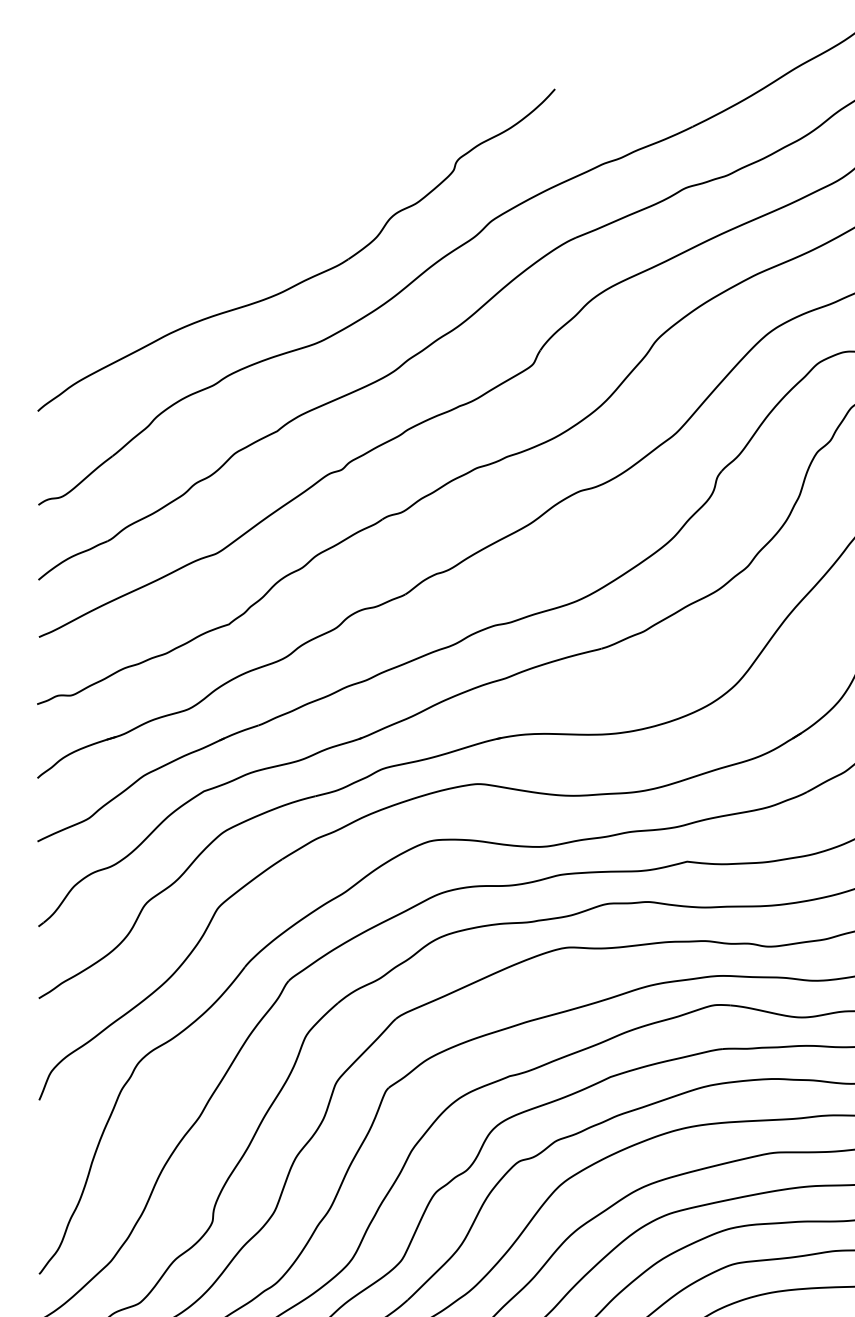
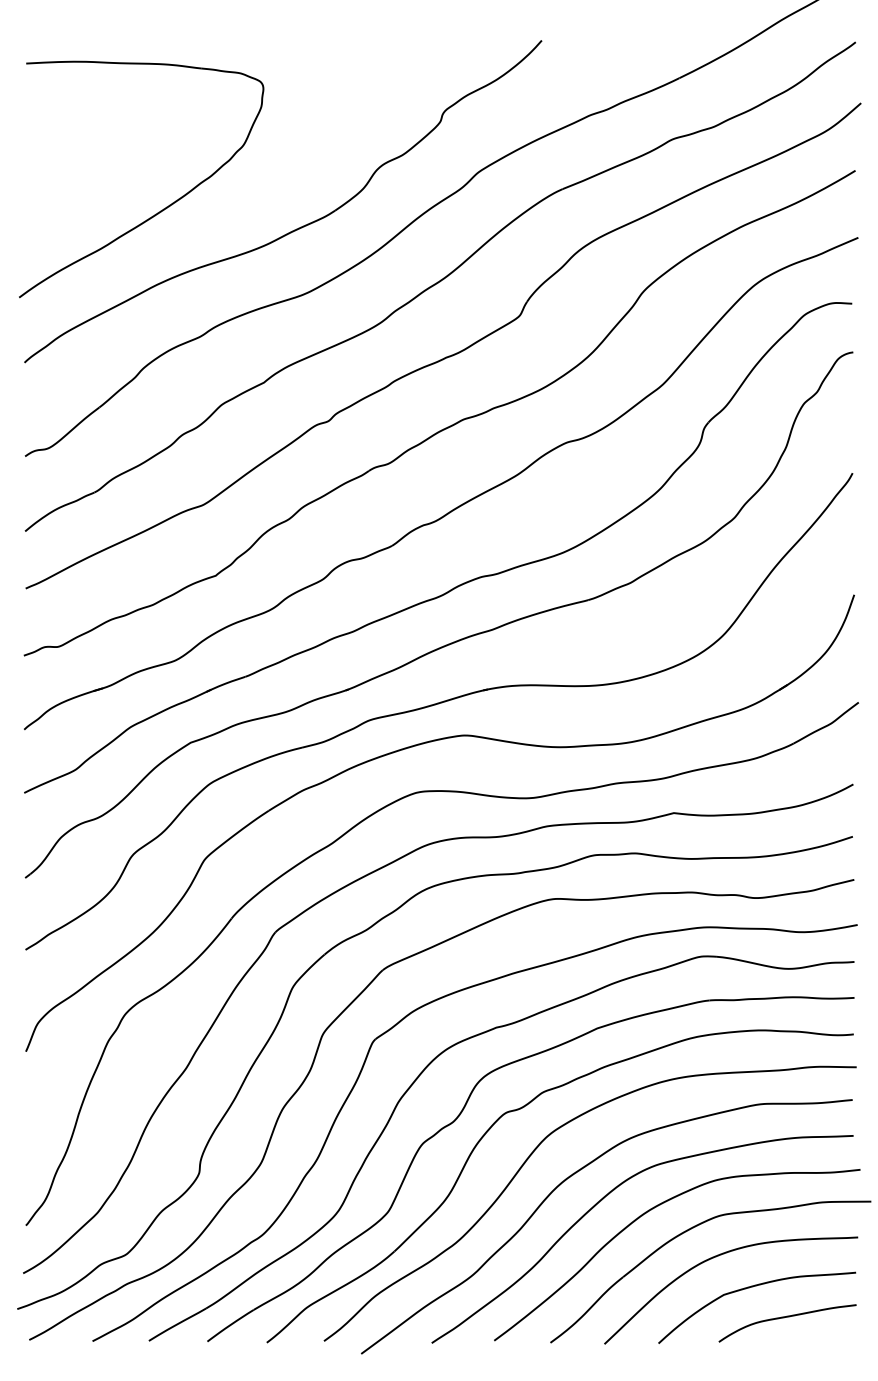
part: (173, 259) -> (160, 210), added

